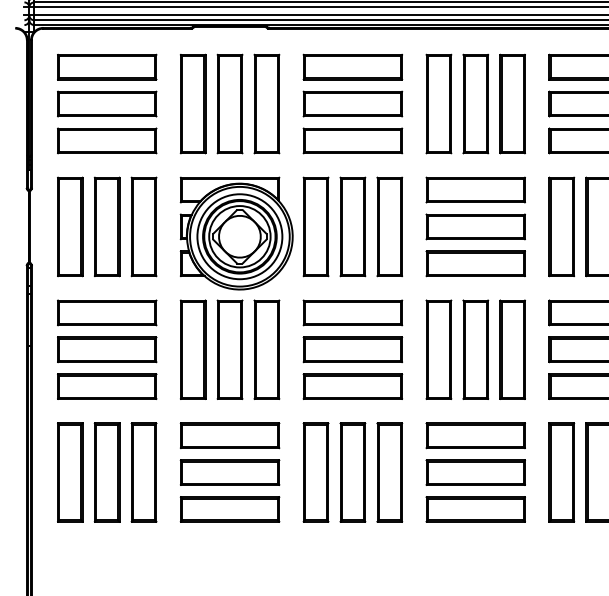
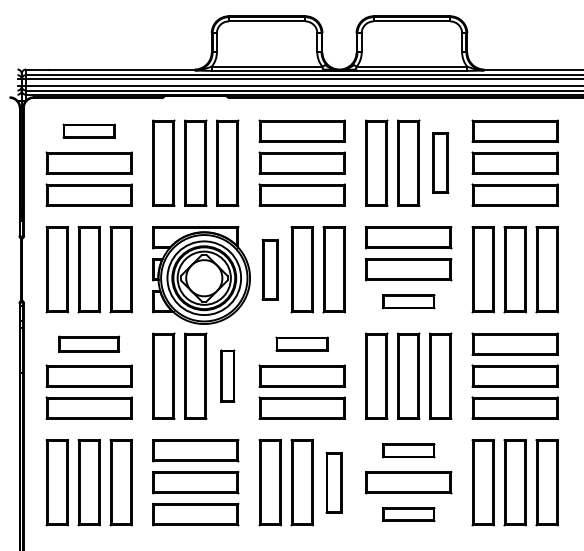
part: (106, 66) -> (88, 130), size x0.6
part: (512, 103) -> (440, 162), size x0.7
part: (315, 226) -> (269, 269), size x0.7
part: (475, 263) -> (408, 301), size x0.6
part: (106, 312) -> (88, 343), size x0.7
part: (352, 312) -> (301, 343), size x0.6
part: (266, 348) -> (227, 375), size x0.6
part: (475, 435) -> (408, 450), size x0.6
part: (388, 472) -> (333, 482), size x0.7
part: (475, 509) -> (408, 514), size x0.6

